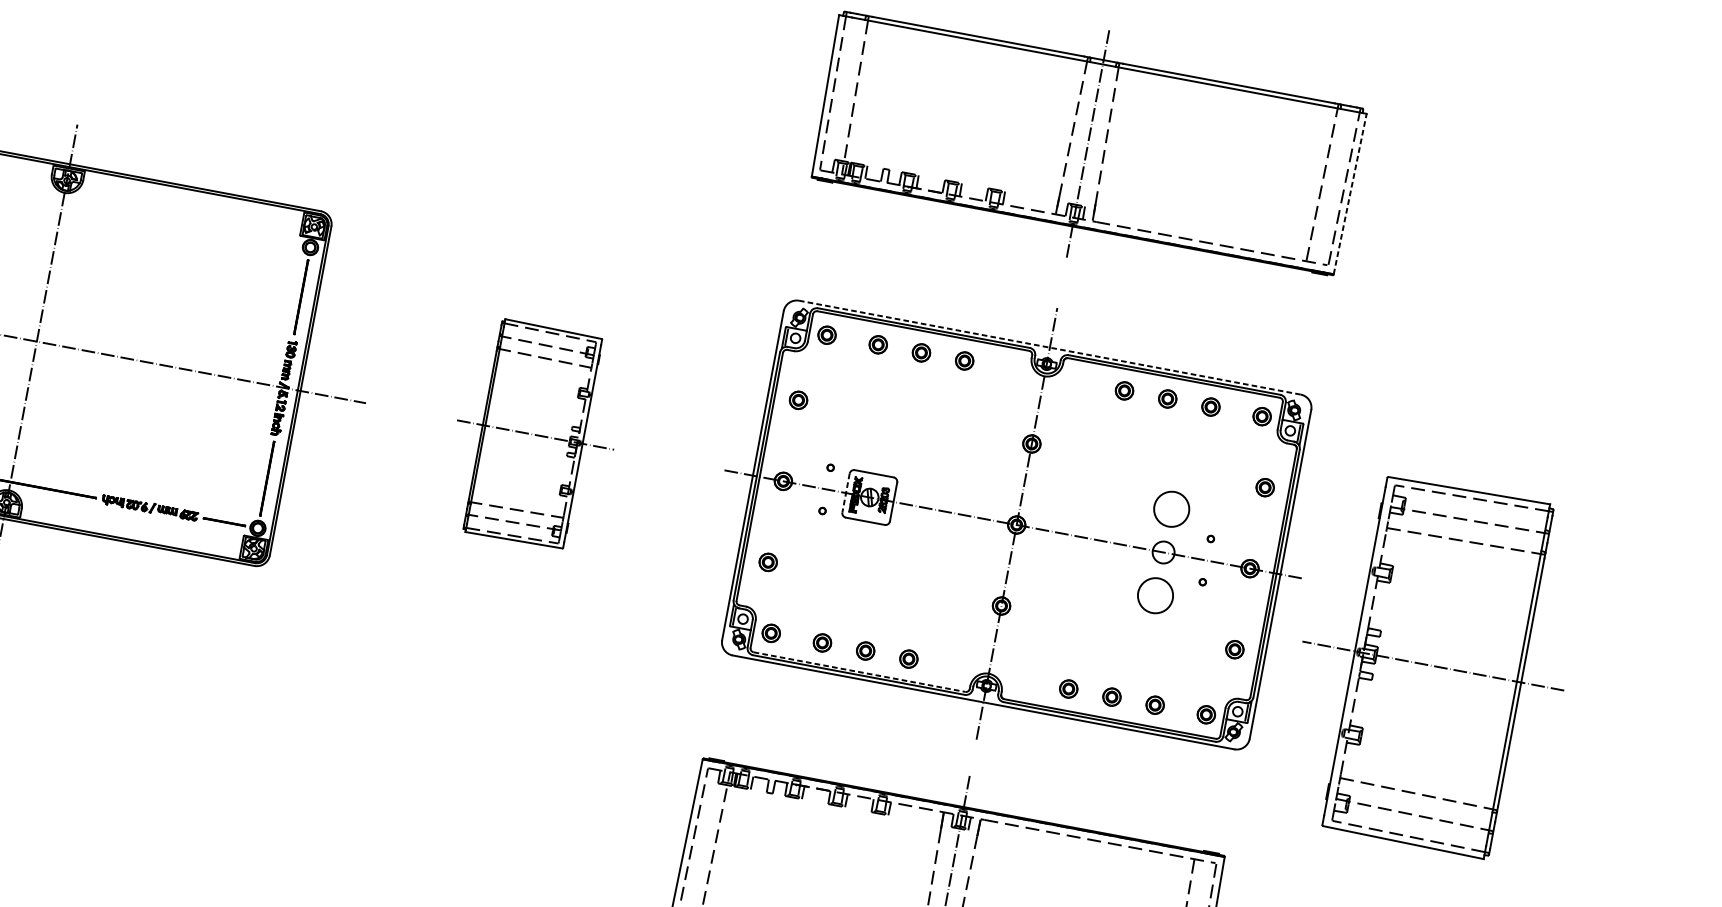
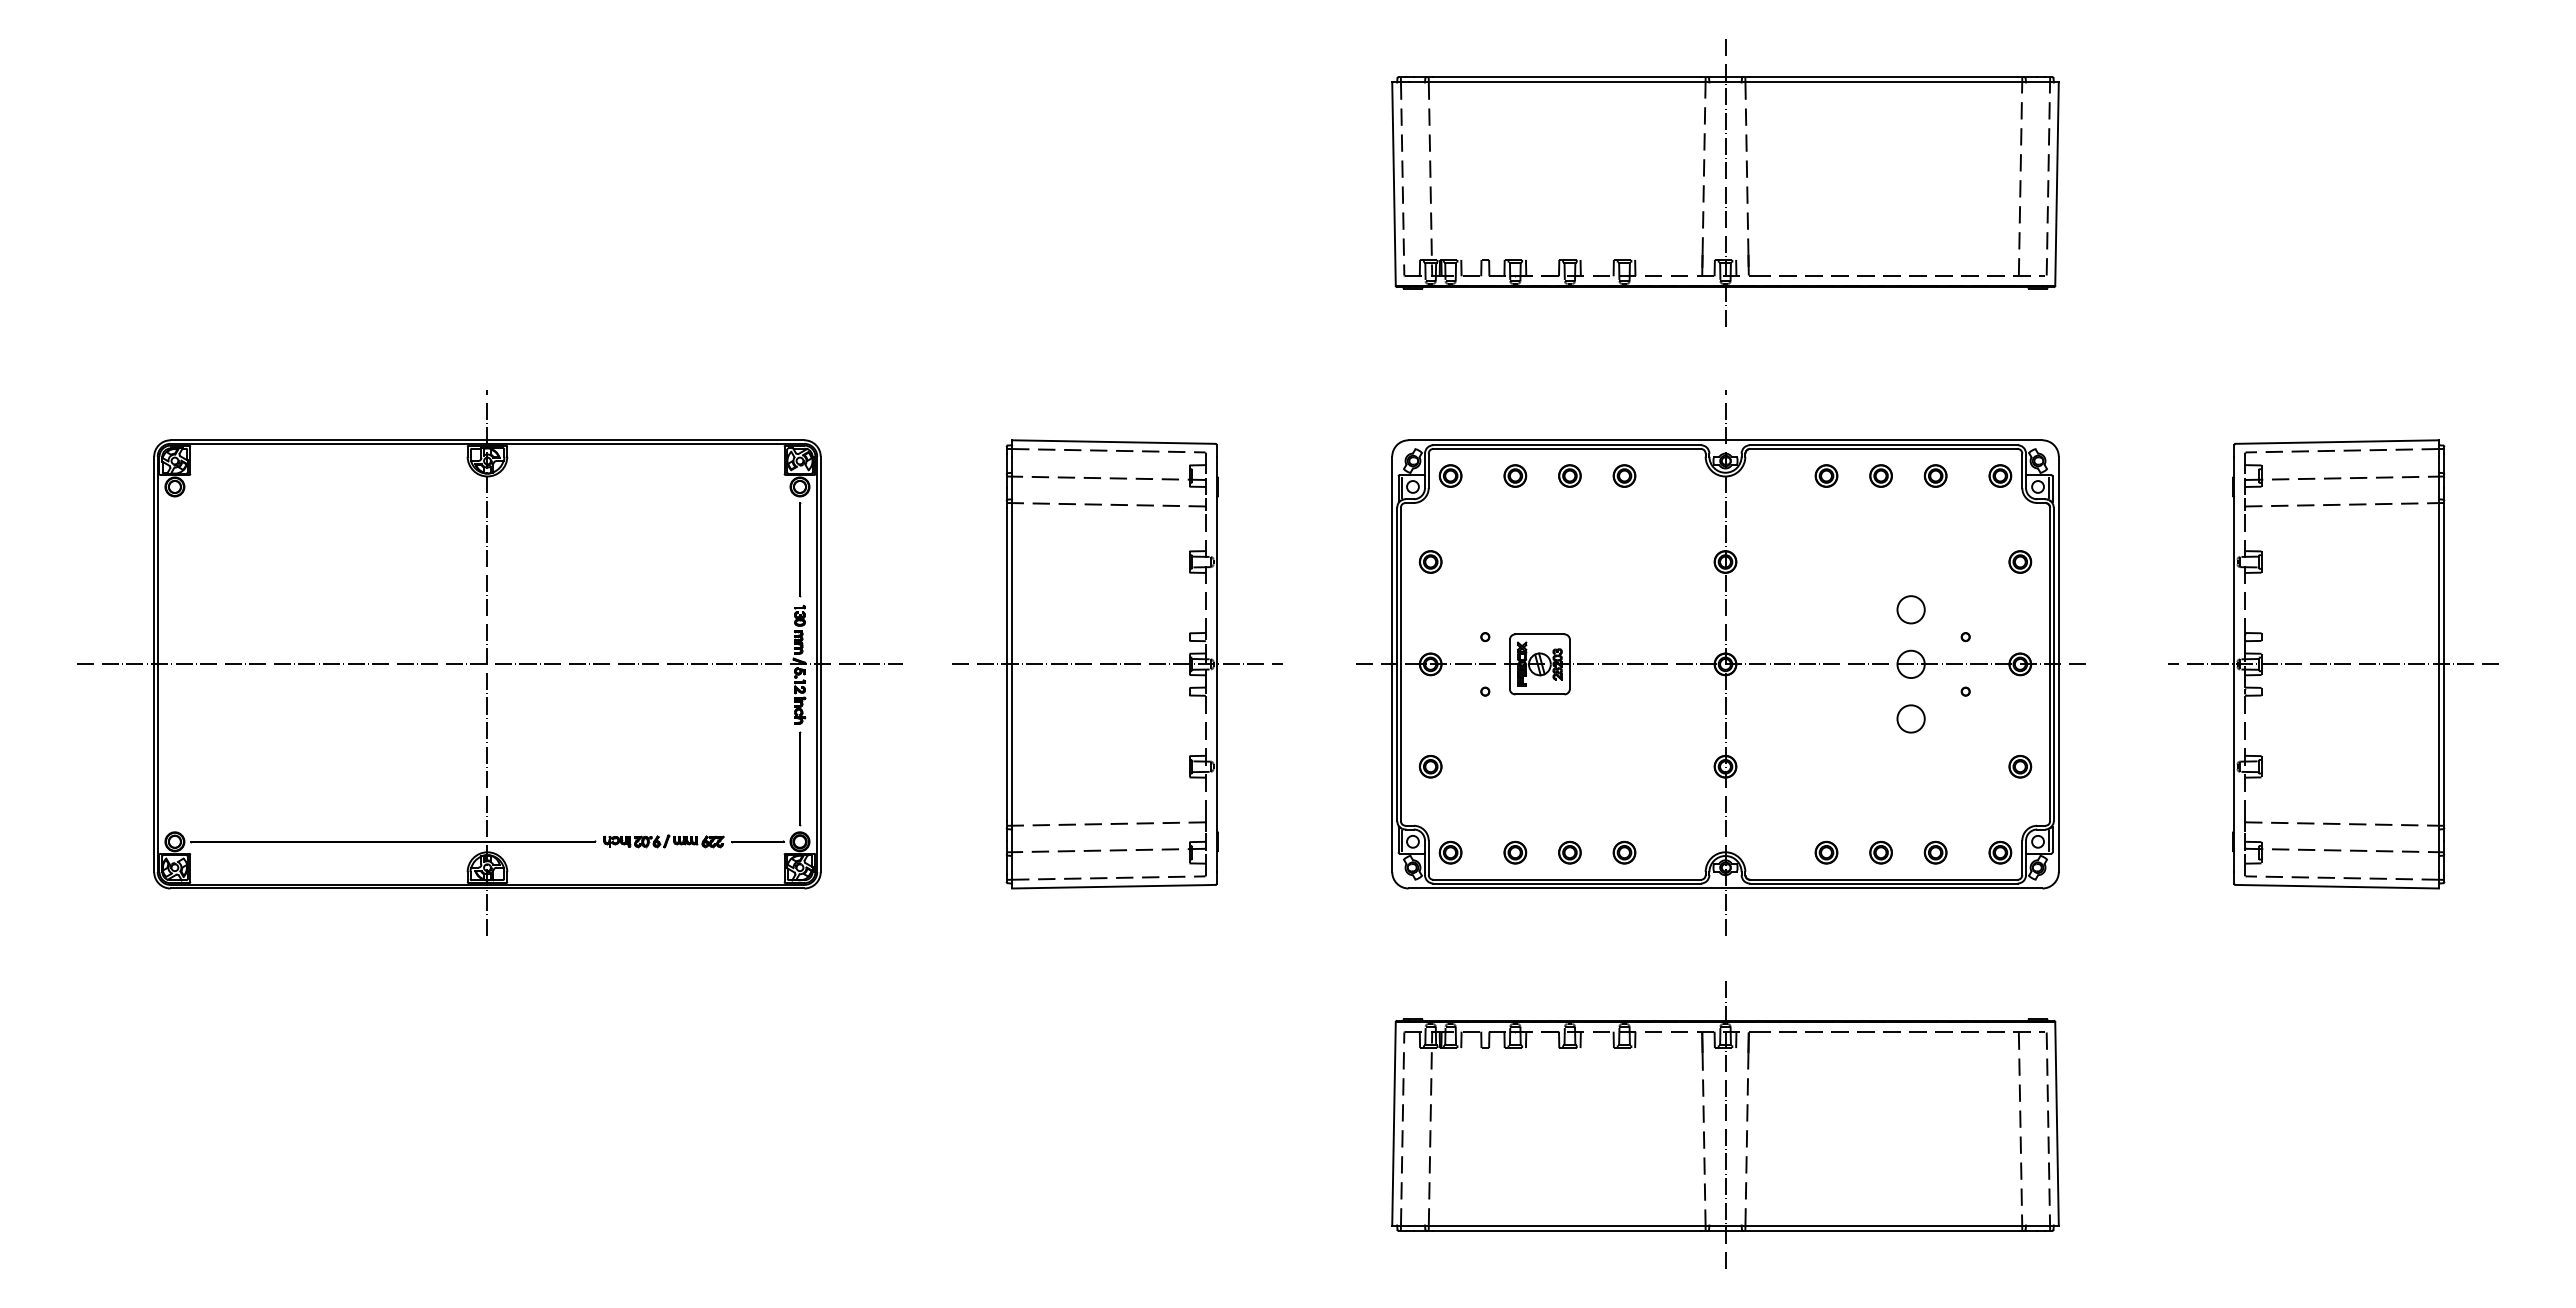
line: (1350, 194) -> (2057, 184), dashed -> solid
line: (1049, 347) -> (1725, 440), dashed -> solid
part: (535, 435) -> (1117, 664), size x1.67
line: (845, 493) -> (1509, 664), dashed -> solid
circle: (1171, 508) -> (1910, 609), size x0.62
circle: (1155, 595) -> (1910, 718), size x0.62
part: (1433, 666) -> (2333, 664), moved
line: (859, 671) -> (1567, 879), dashed -> solid

